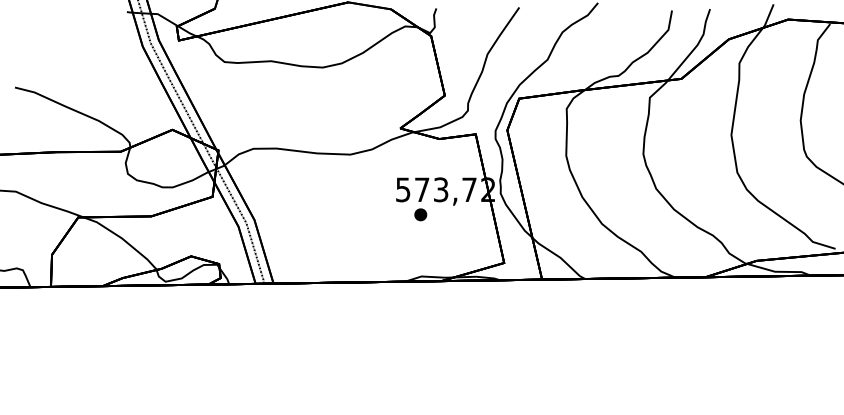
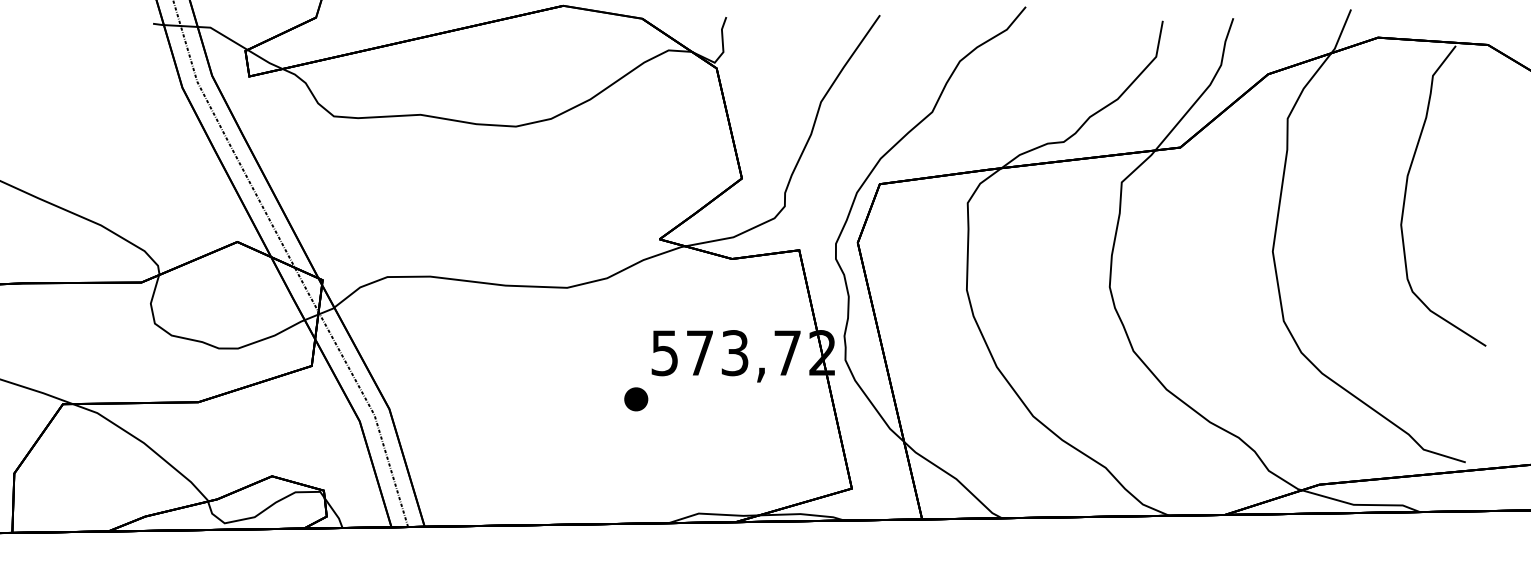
part: (420, 214) -> (635, 398), moved

